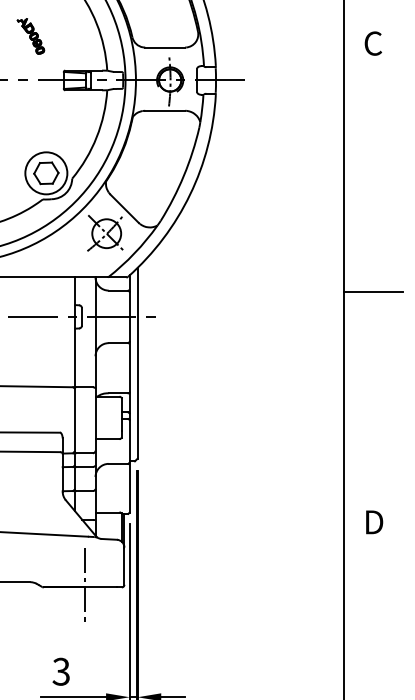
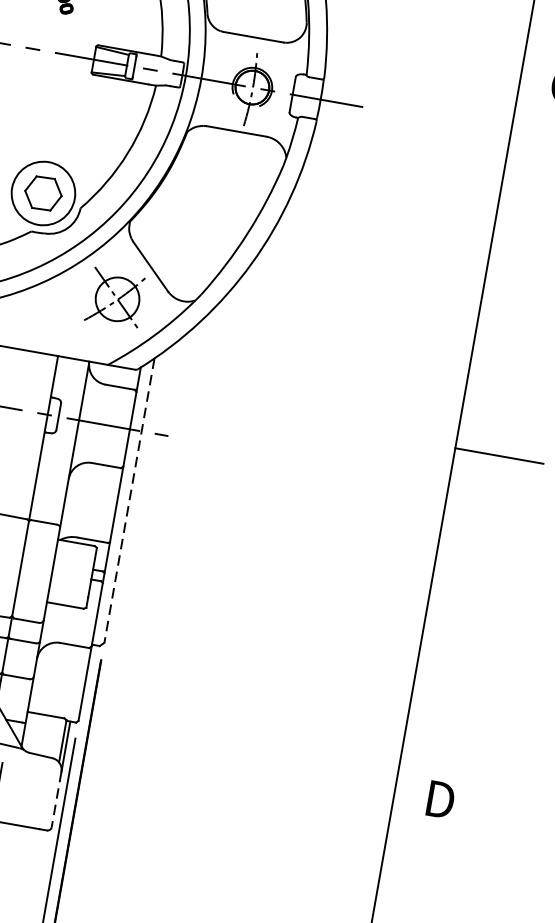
line: (137, 363) -> (129, 500), solid -> dashed
line: (124, 566) -> (56, 799), solid -> dashed

